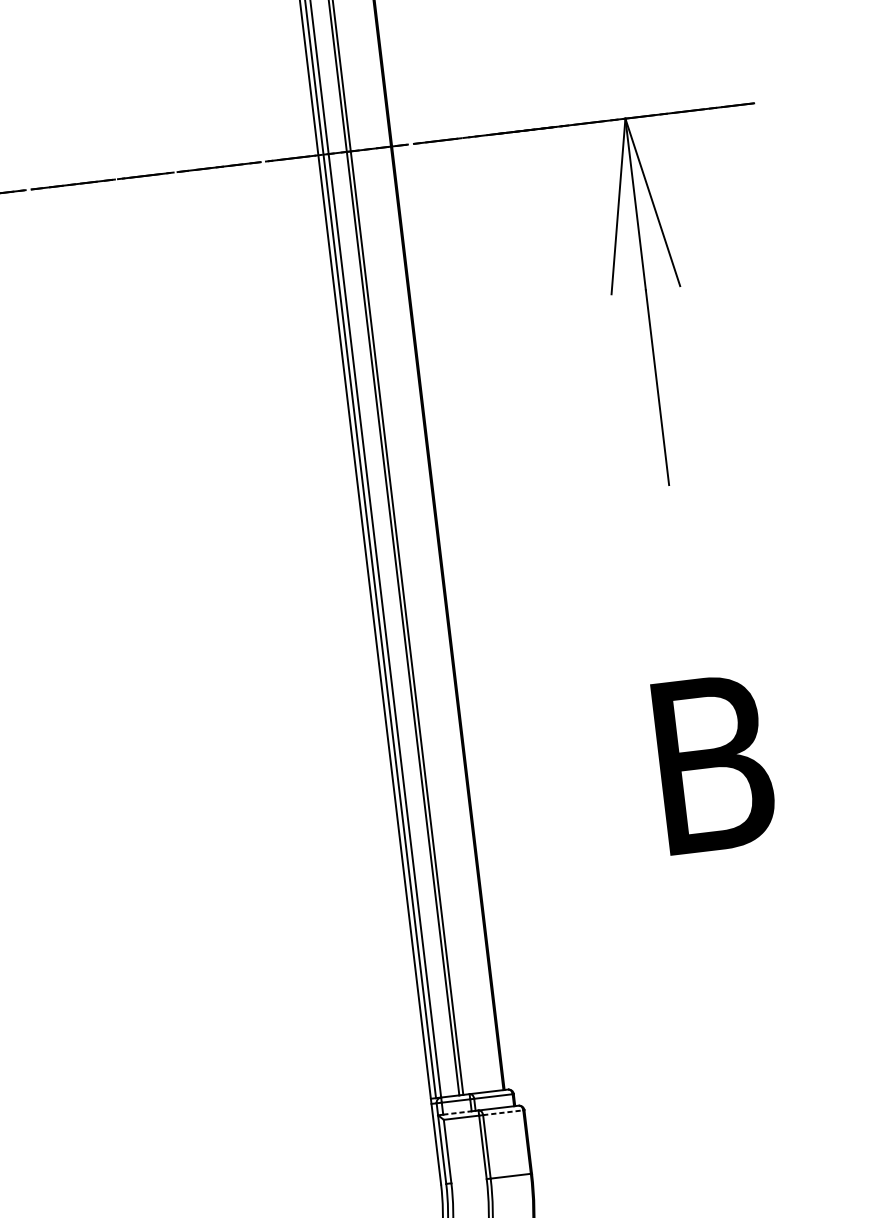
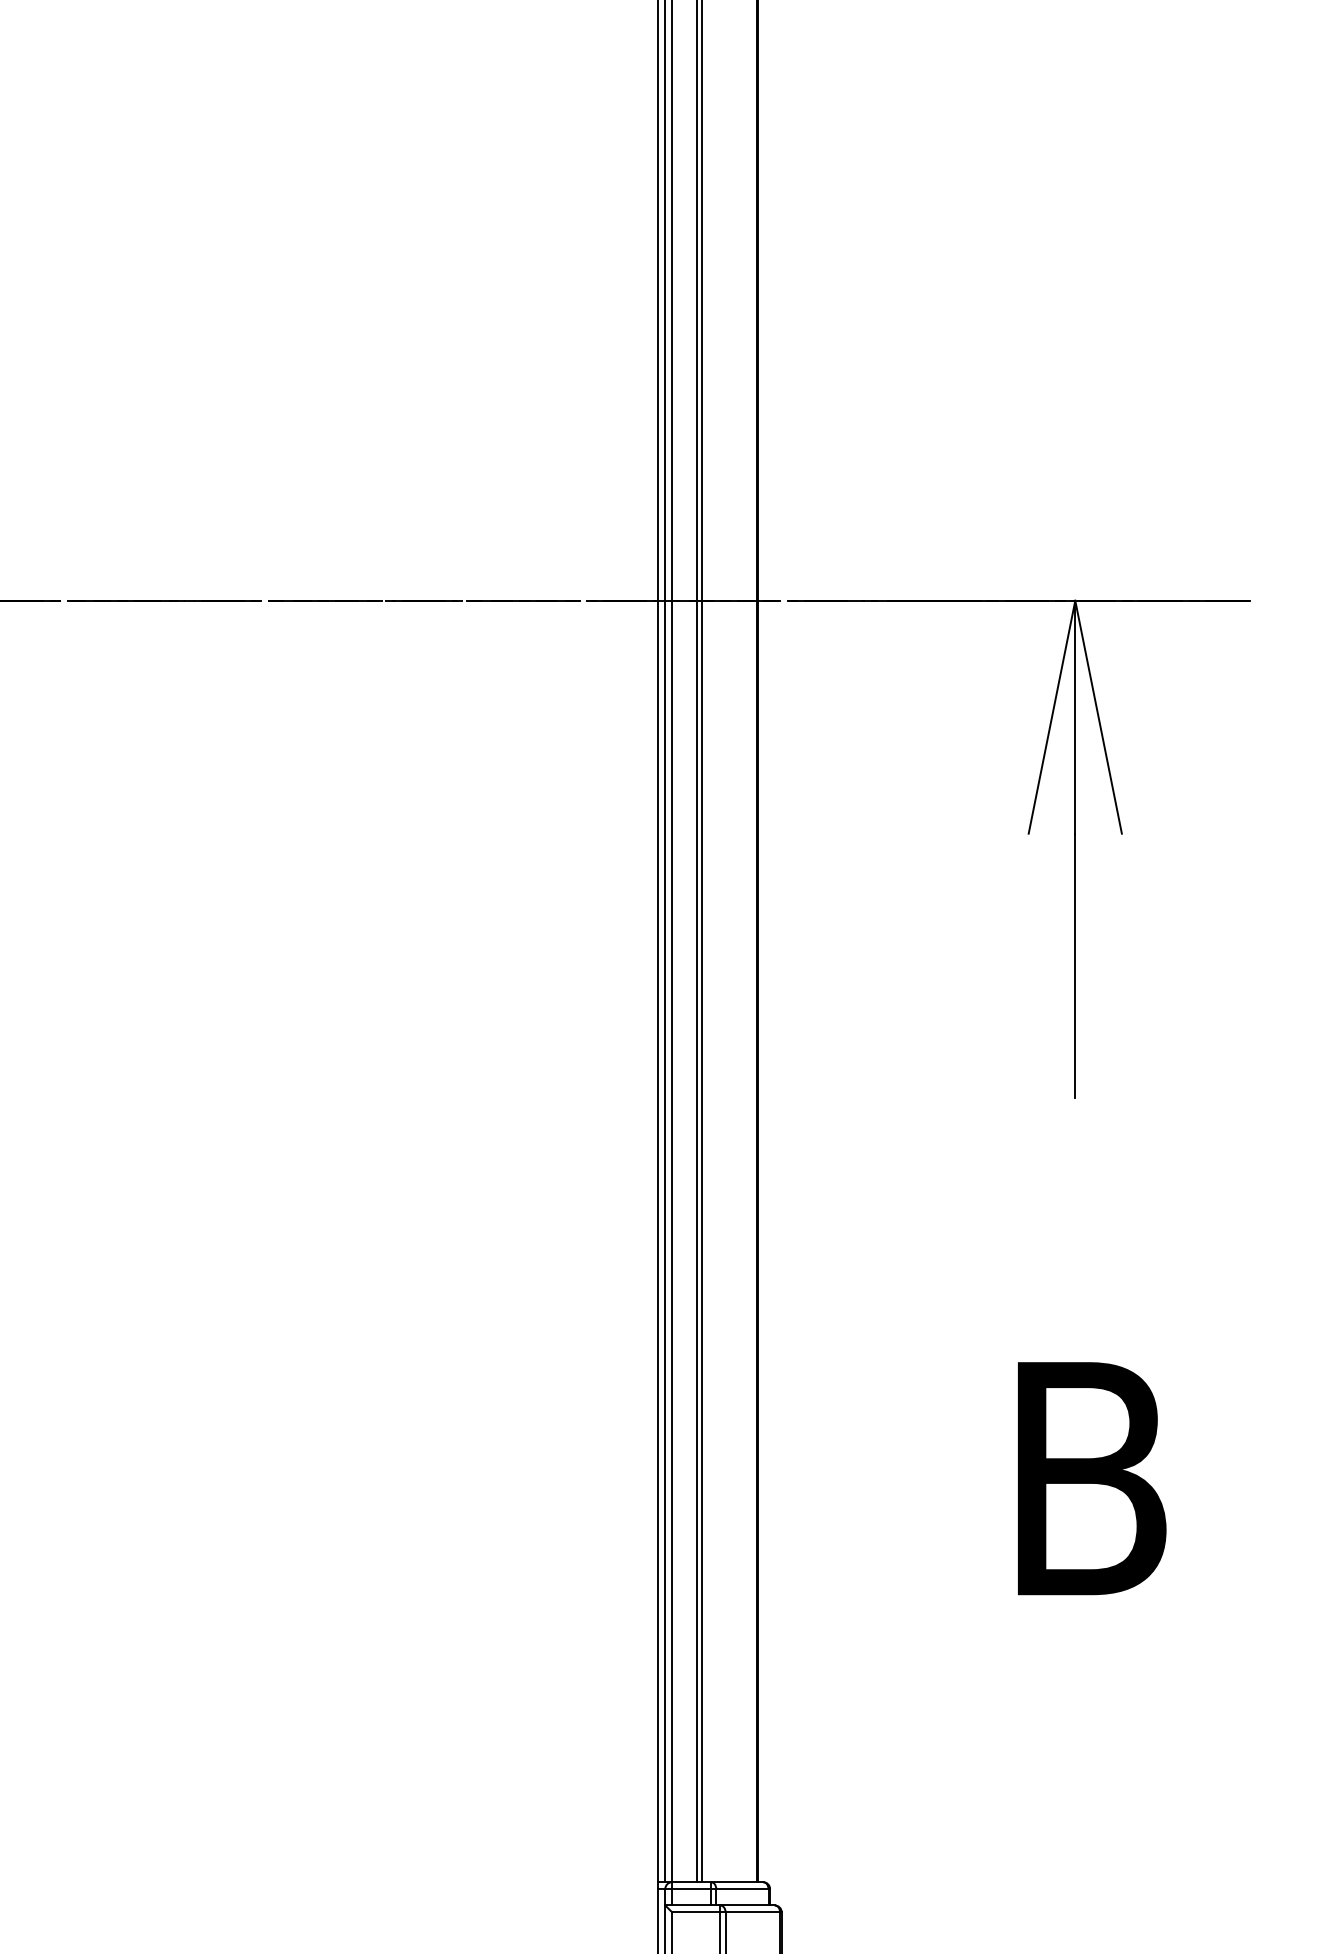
line: (458, 1112) -> (692, 1905), dashed -> solid
line: (503, 1112) -> (753, 1912), dashed -> solid

